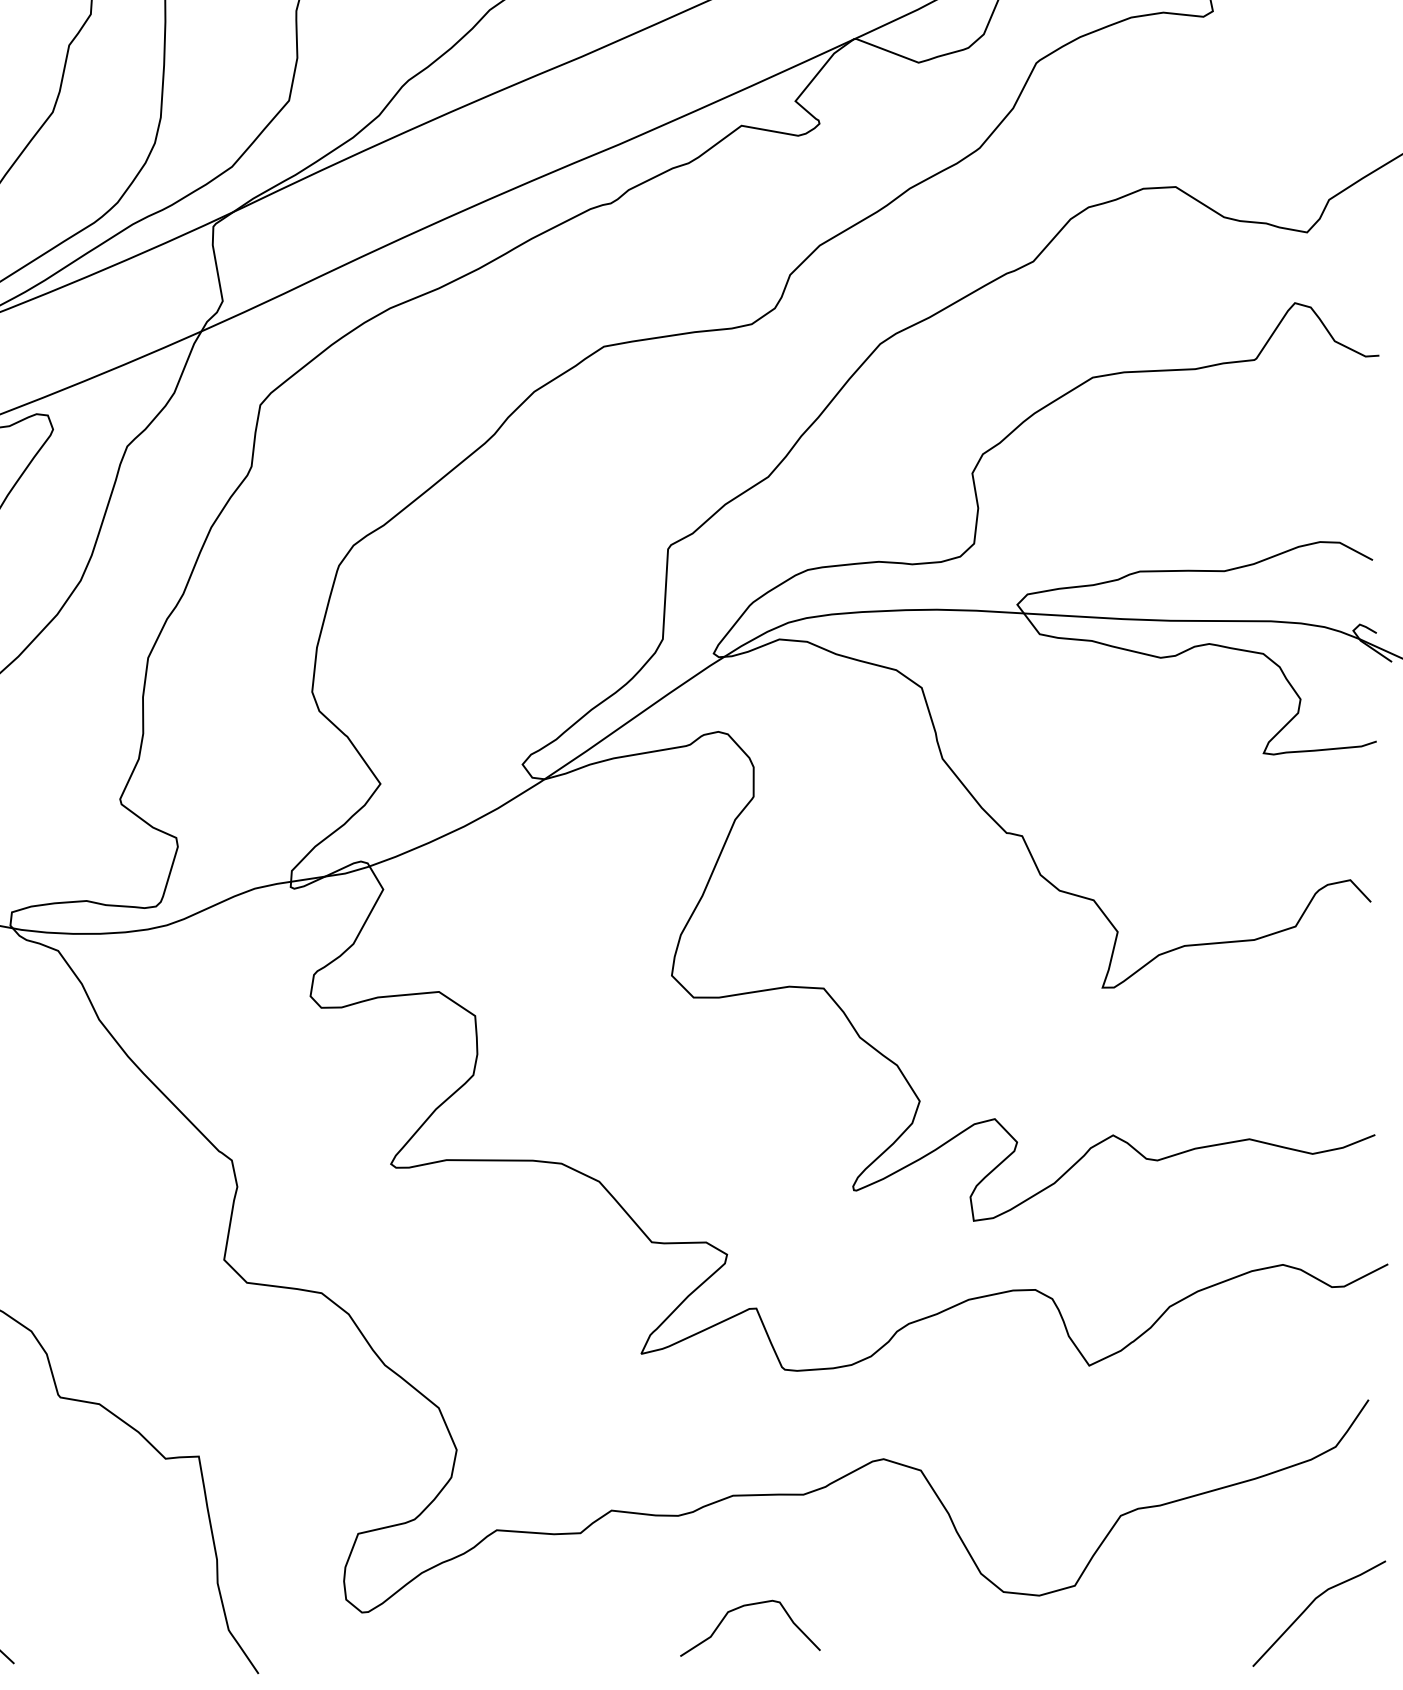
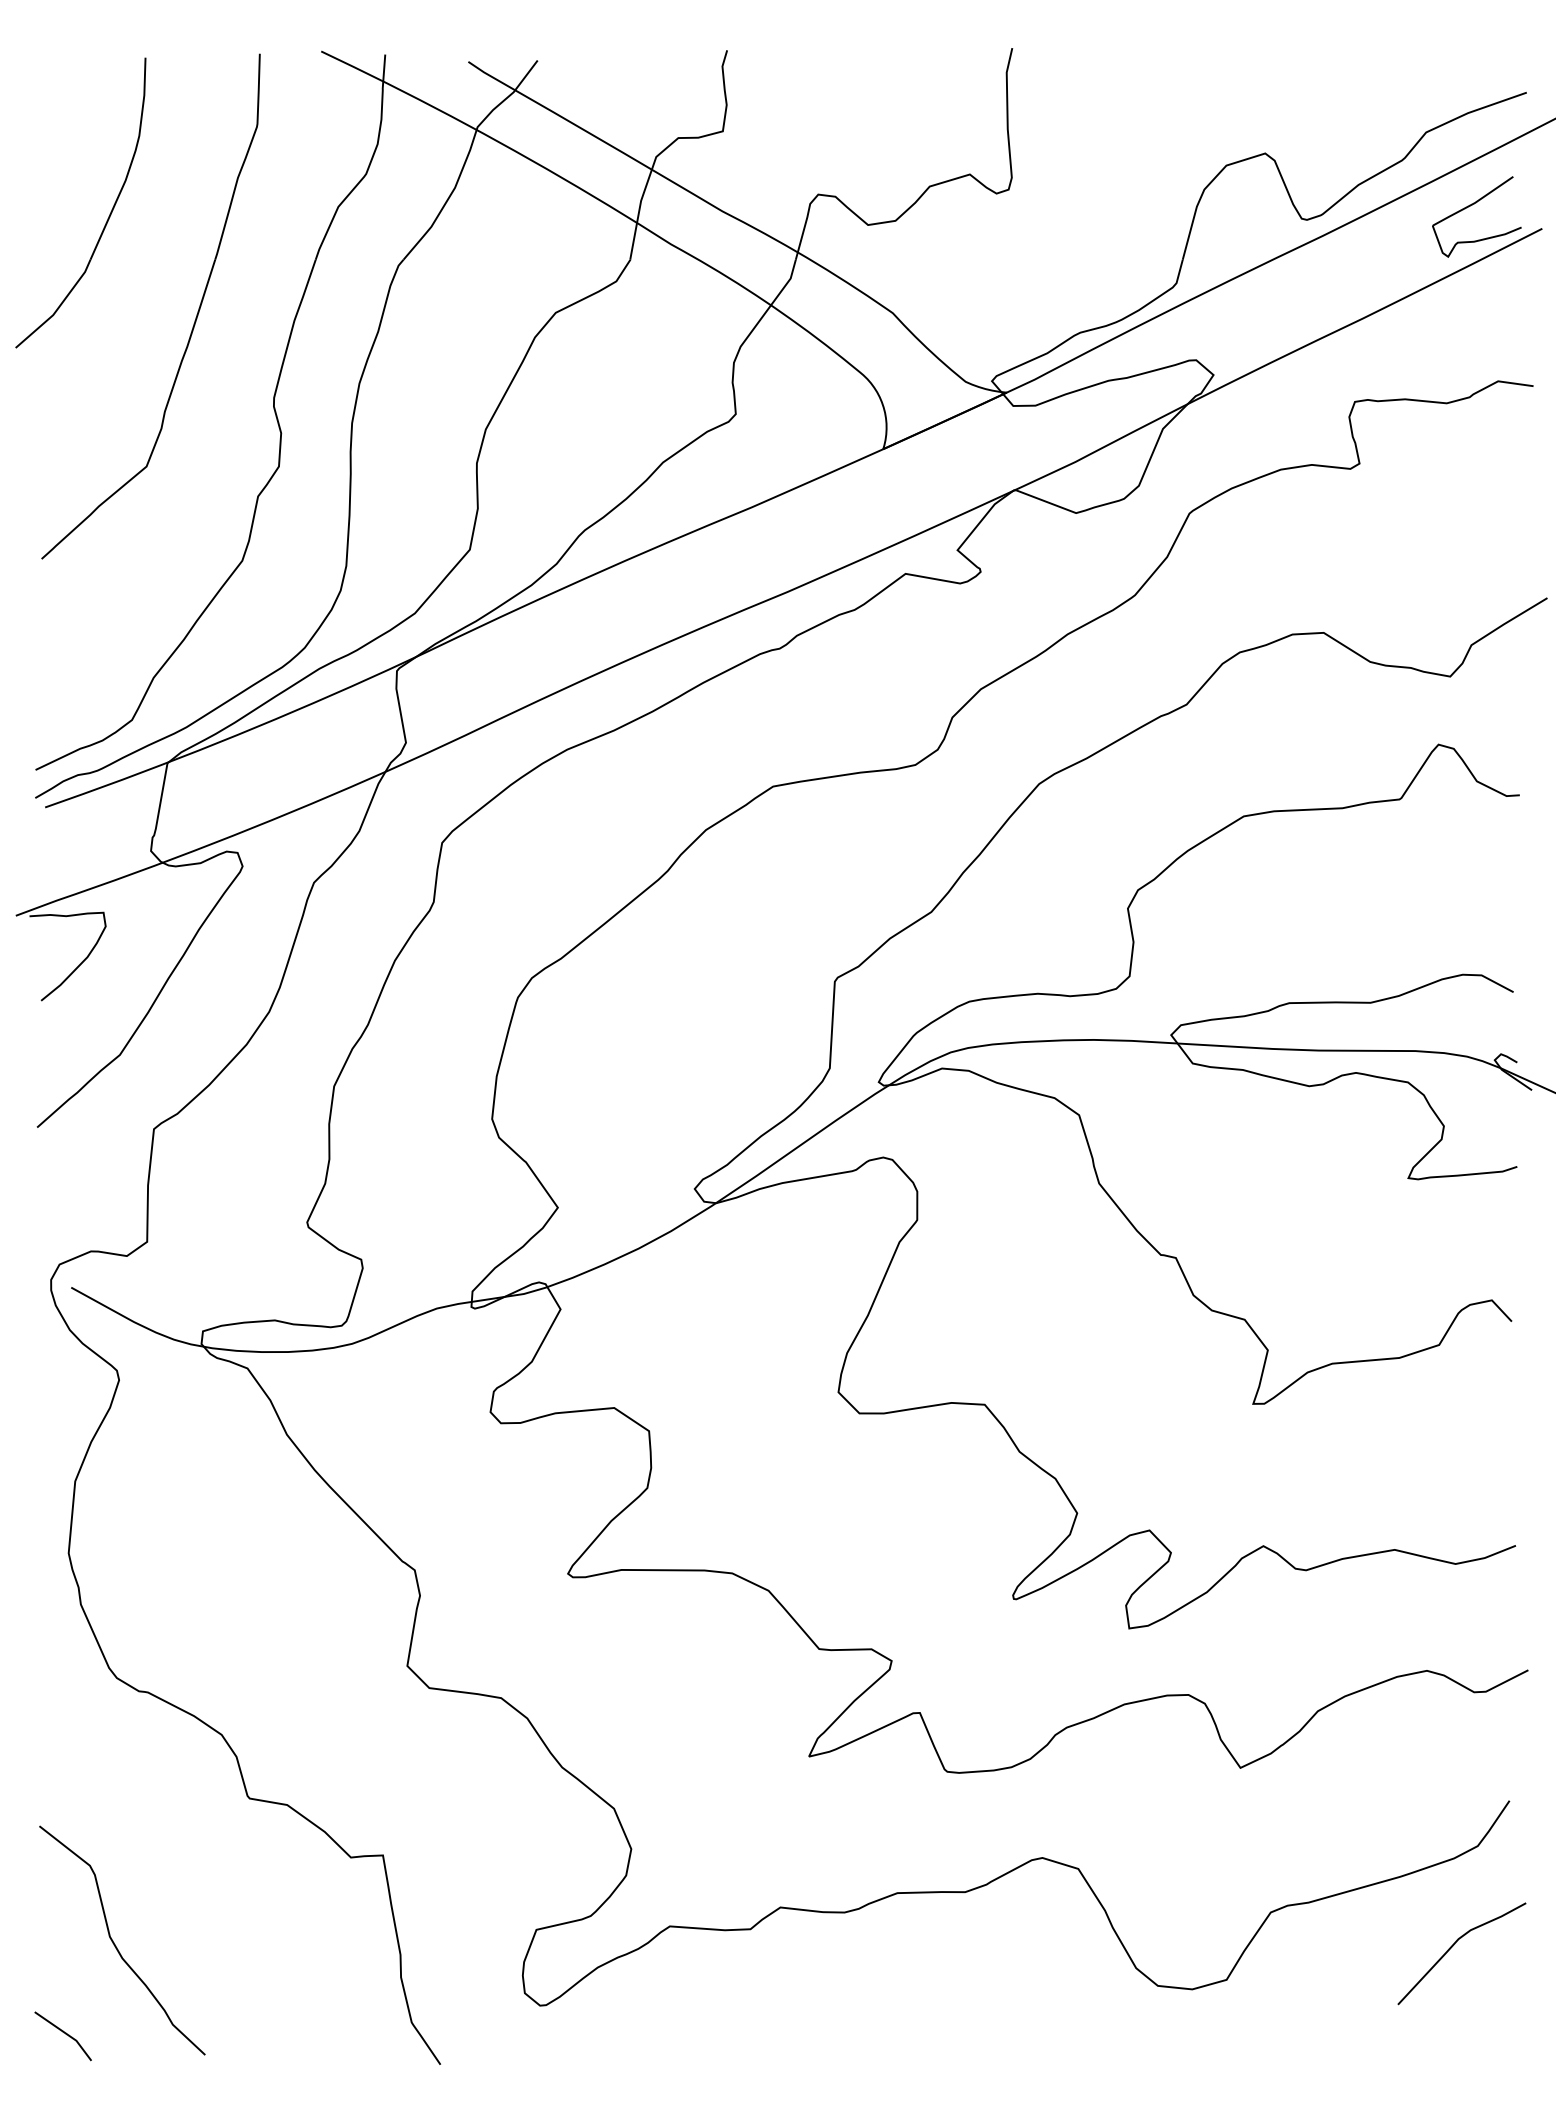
curve: (1311, 1605) -> (1454, 1945), moved
curve: (743, 1607) -> (907, 2000), removed

